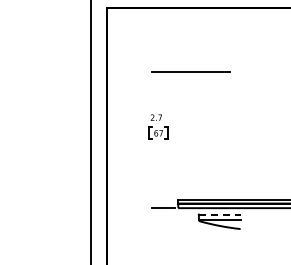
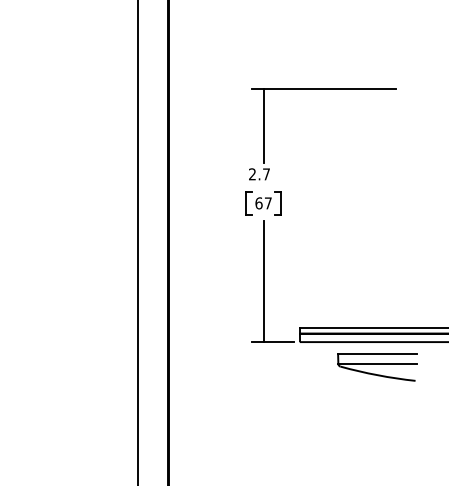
line: (158, 91) -> (263, 125), added
line: (158, 175) -> (263, 281), added
line: (220, 214) -> (378, 353), dashed -> solid

